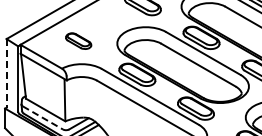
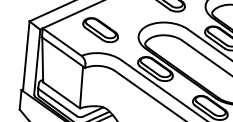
part: (78, 41) -> (100, 30), size x1.43
line: (6, 73) -> (26, 55), dashed -> solid
line: (43, 118) -> (58, 103), dashed -> solid

